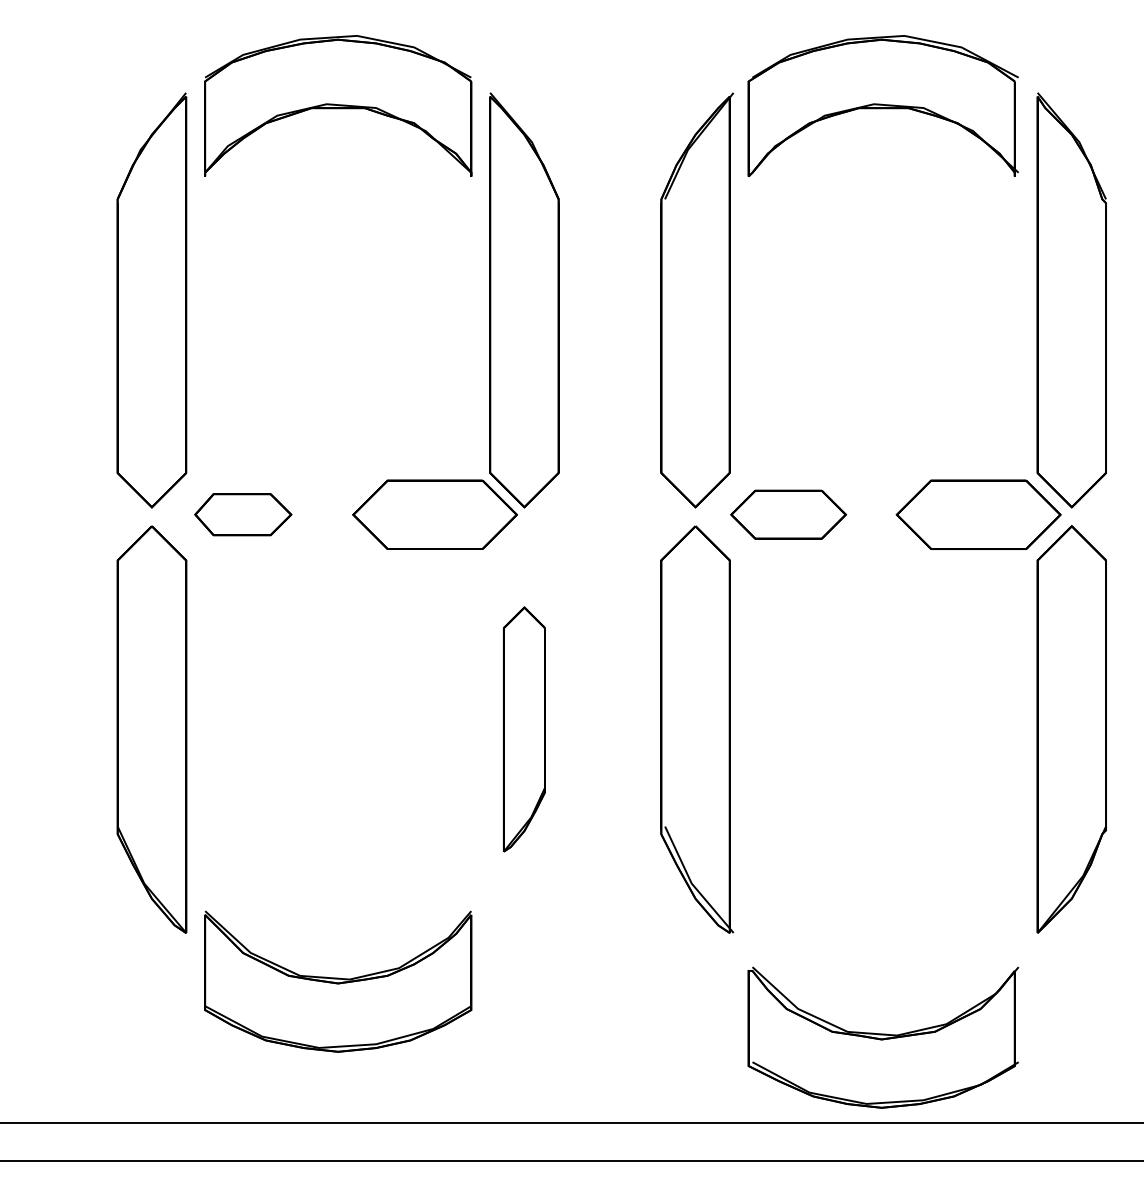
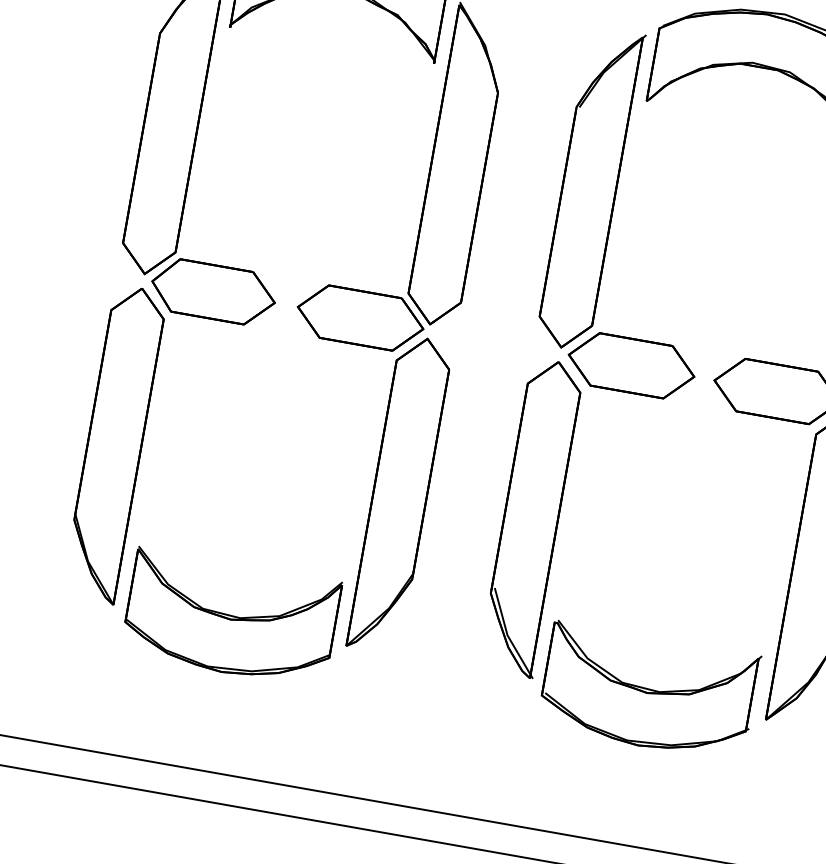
part: (243, 514) -> (213, 291), size x1.67
part: (788, 514) -> (631, 365), size x1.43
part: (524, 729) -> (400, 494), size x1.67
part: (338, 981) -> (231, 618), moved
part: (883, 1037) -> (649, 691), moved

